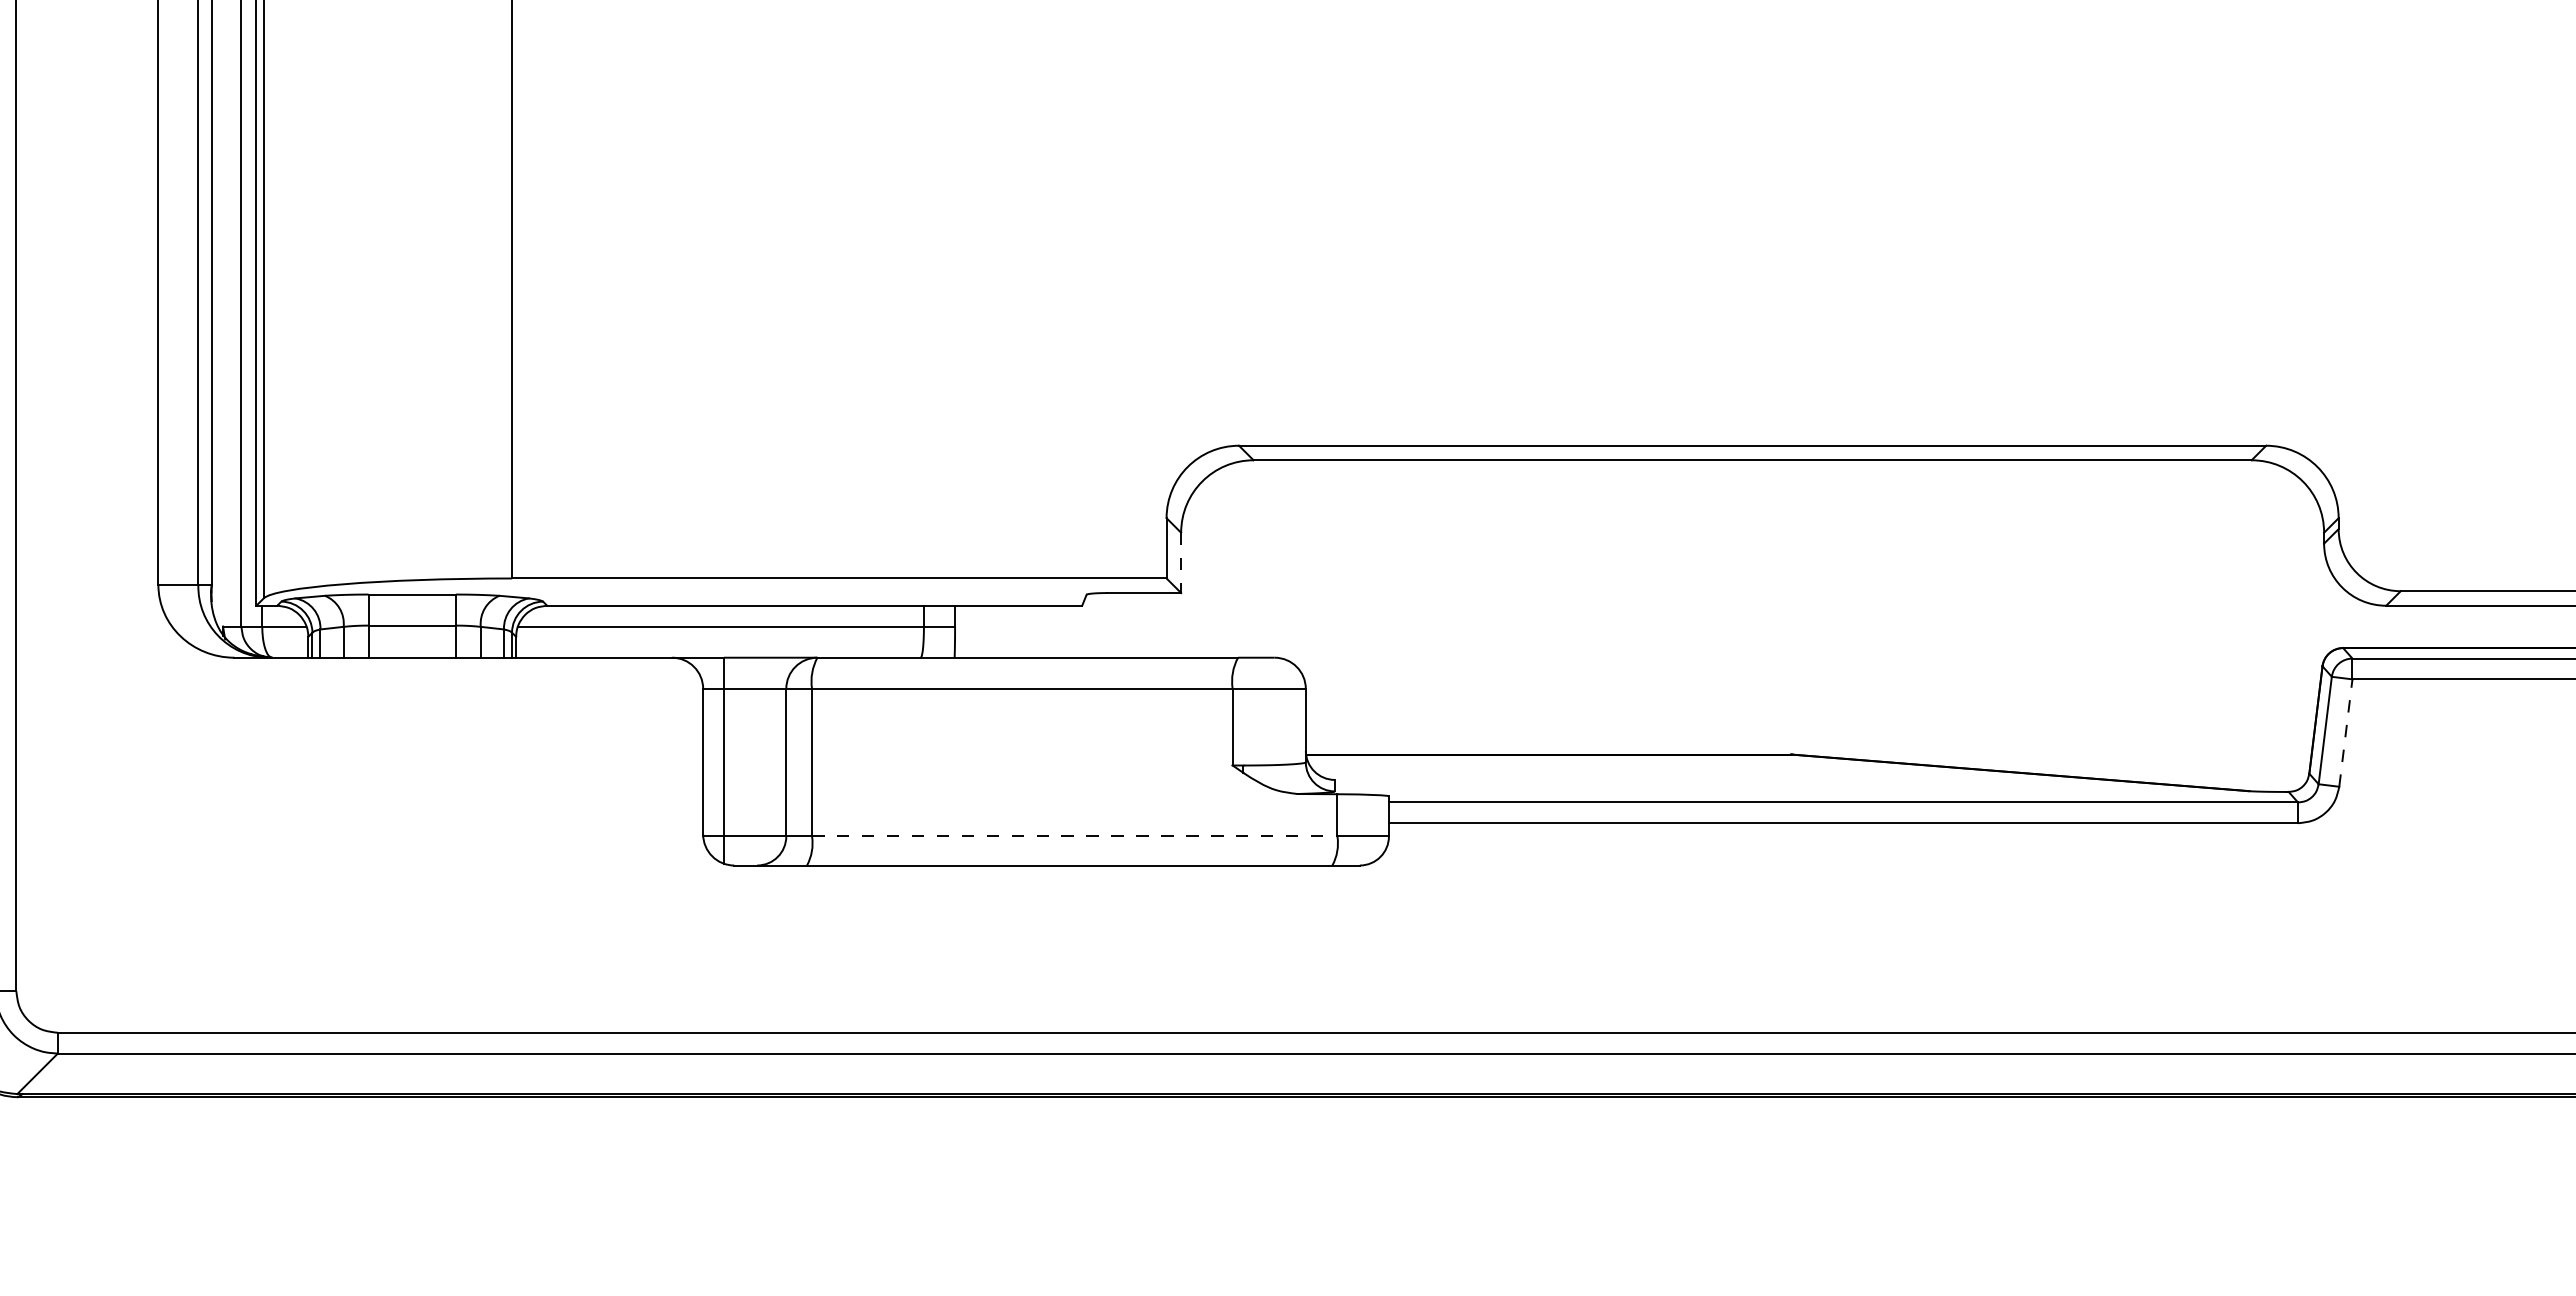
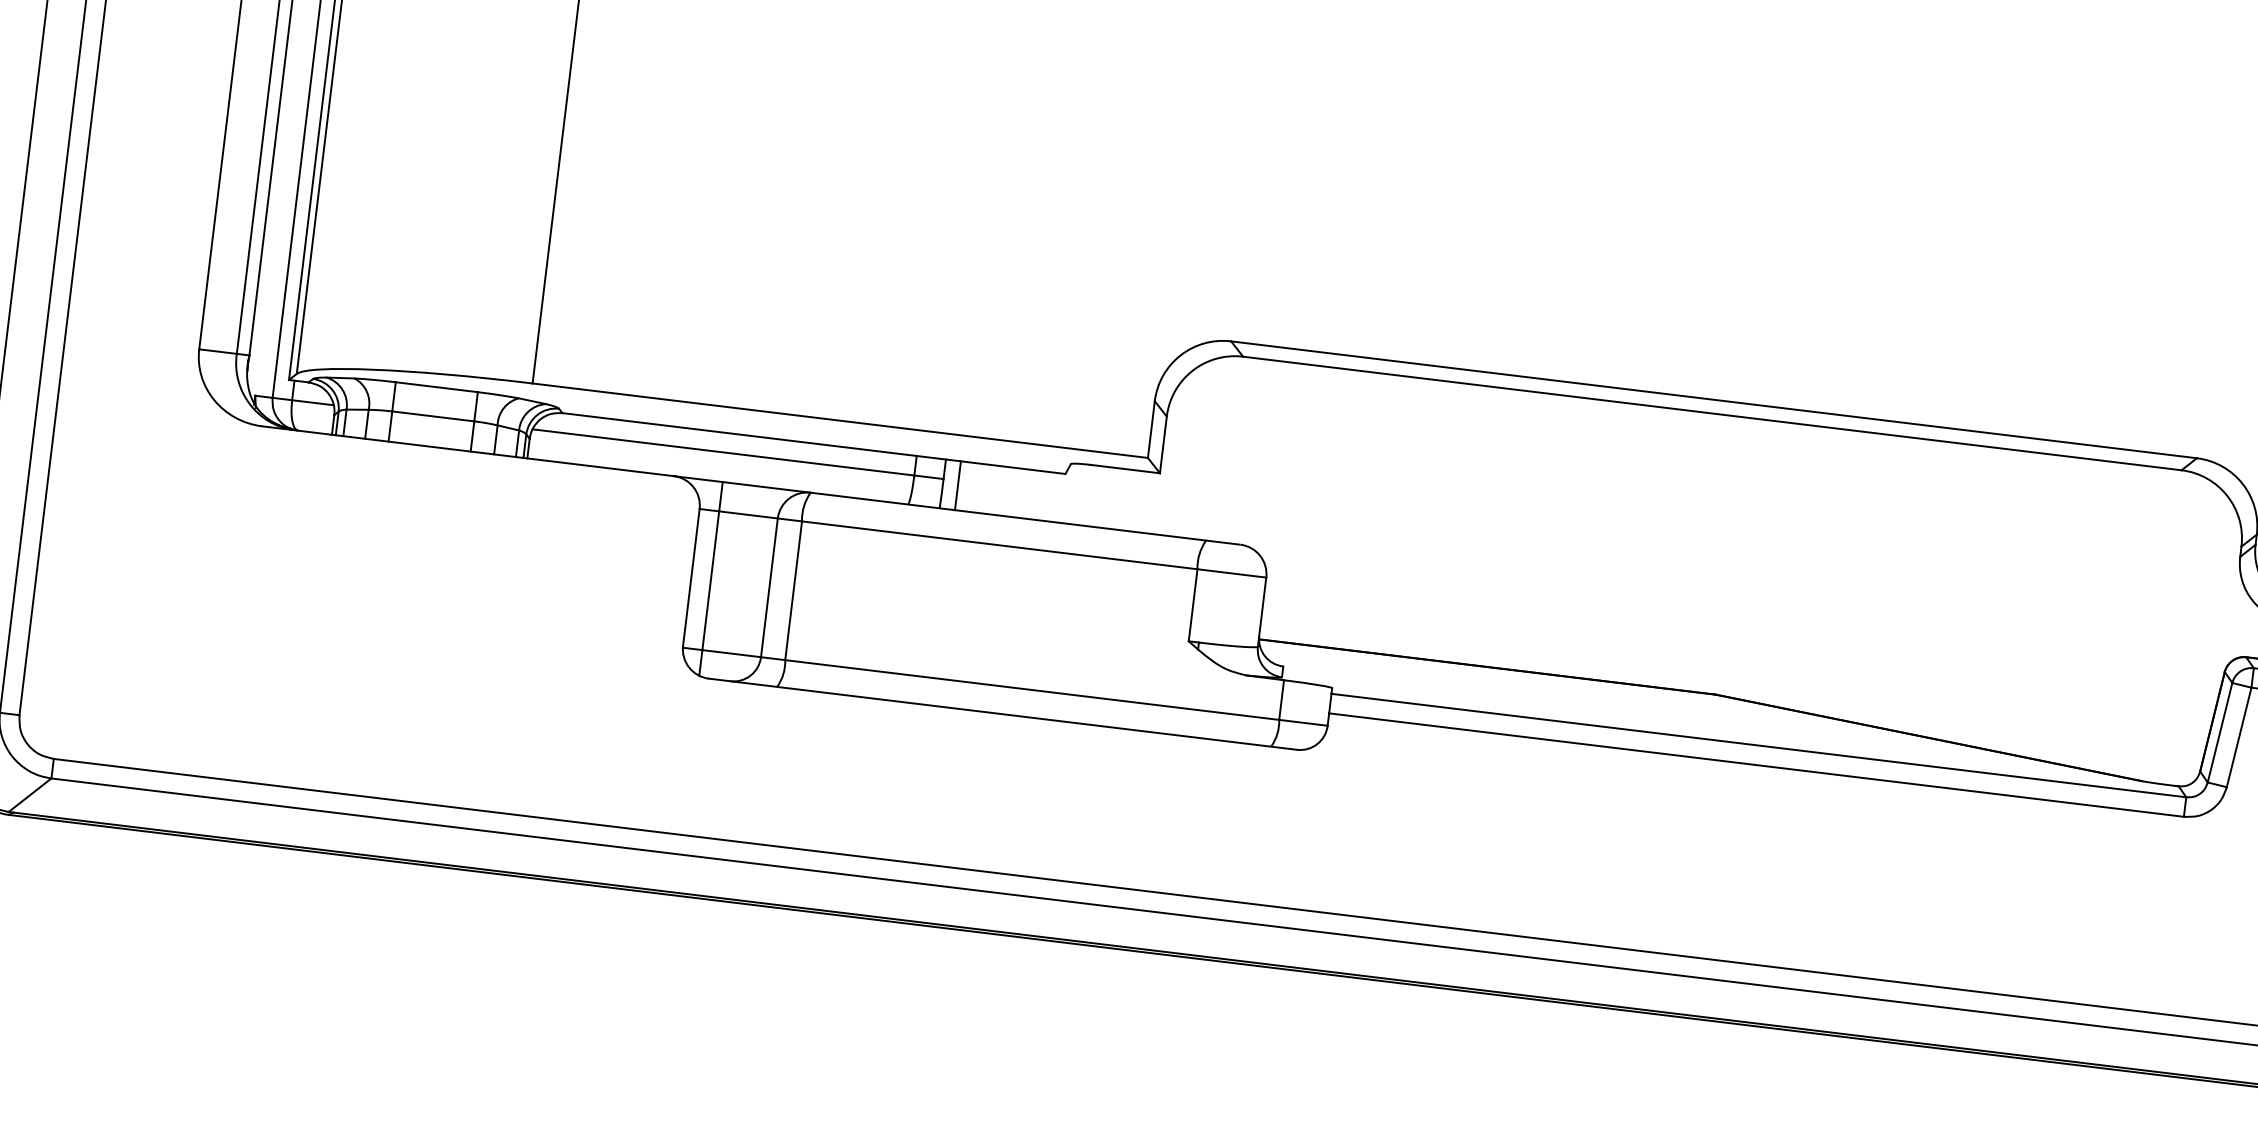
line: (1181, 563) -> (1163, 445), dashed -> solid
line: (970, 631) -> (957, 485), added
line: (2345, 732) -> (2238, 736), dashed -> solid
line: (1074, 836) -> (1031, 690), dashed -> solid

